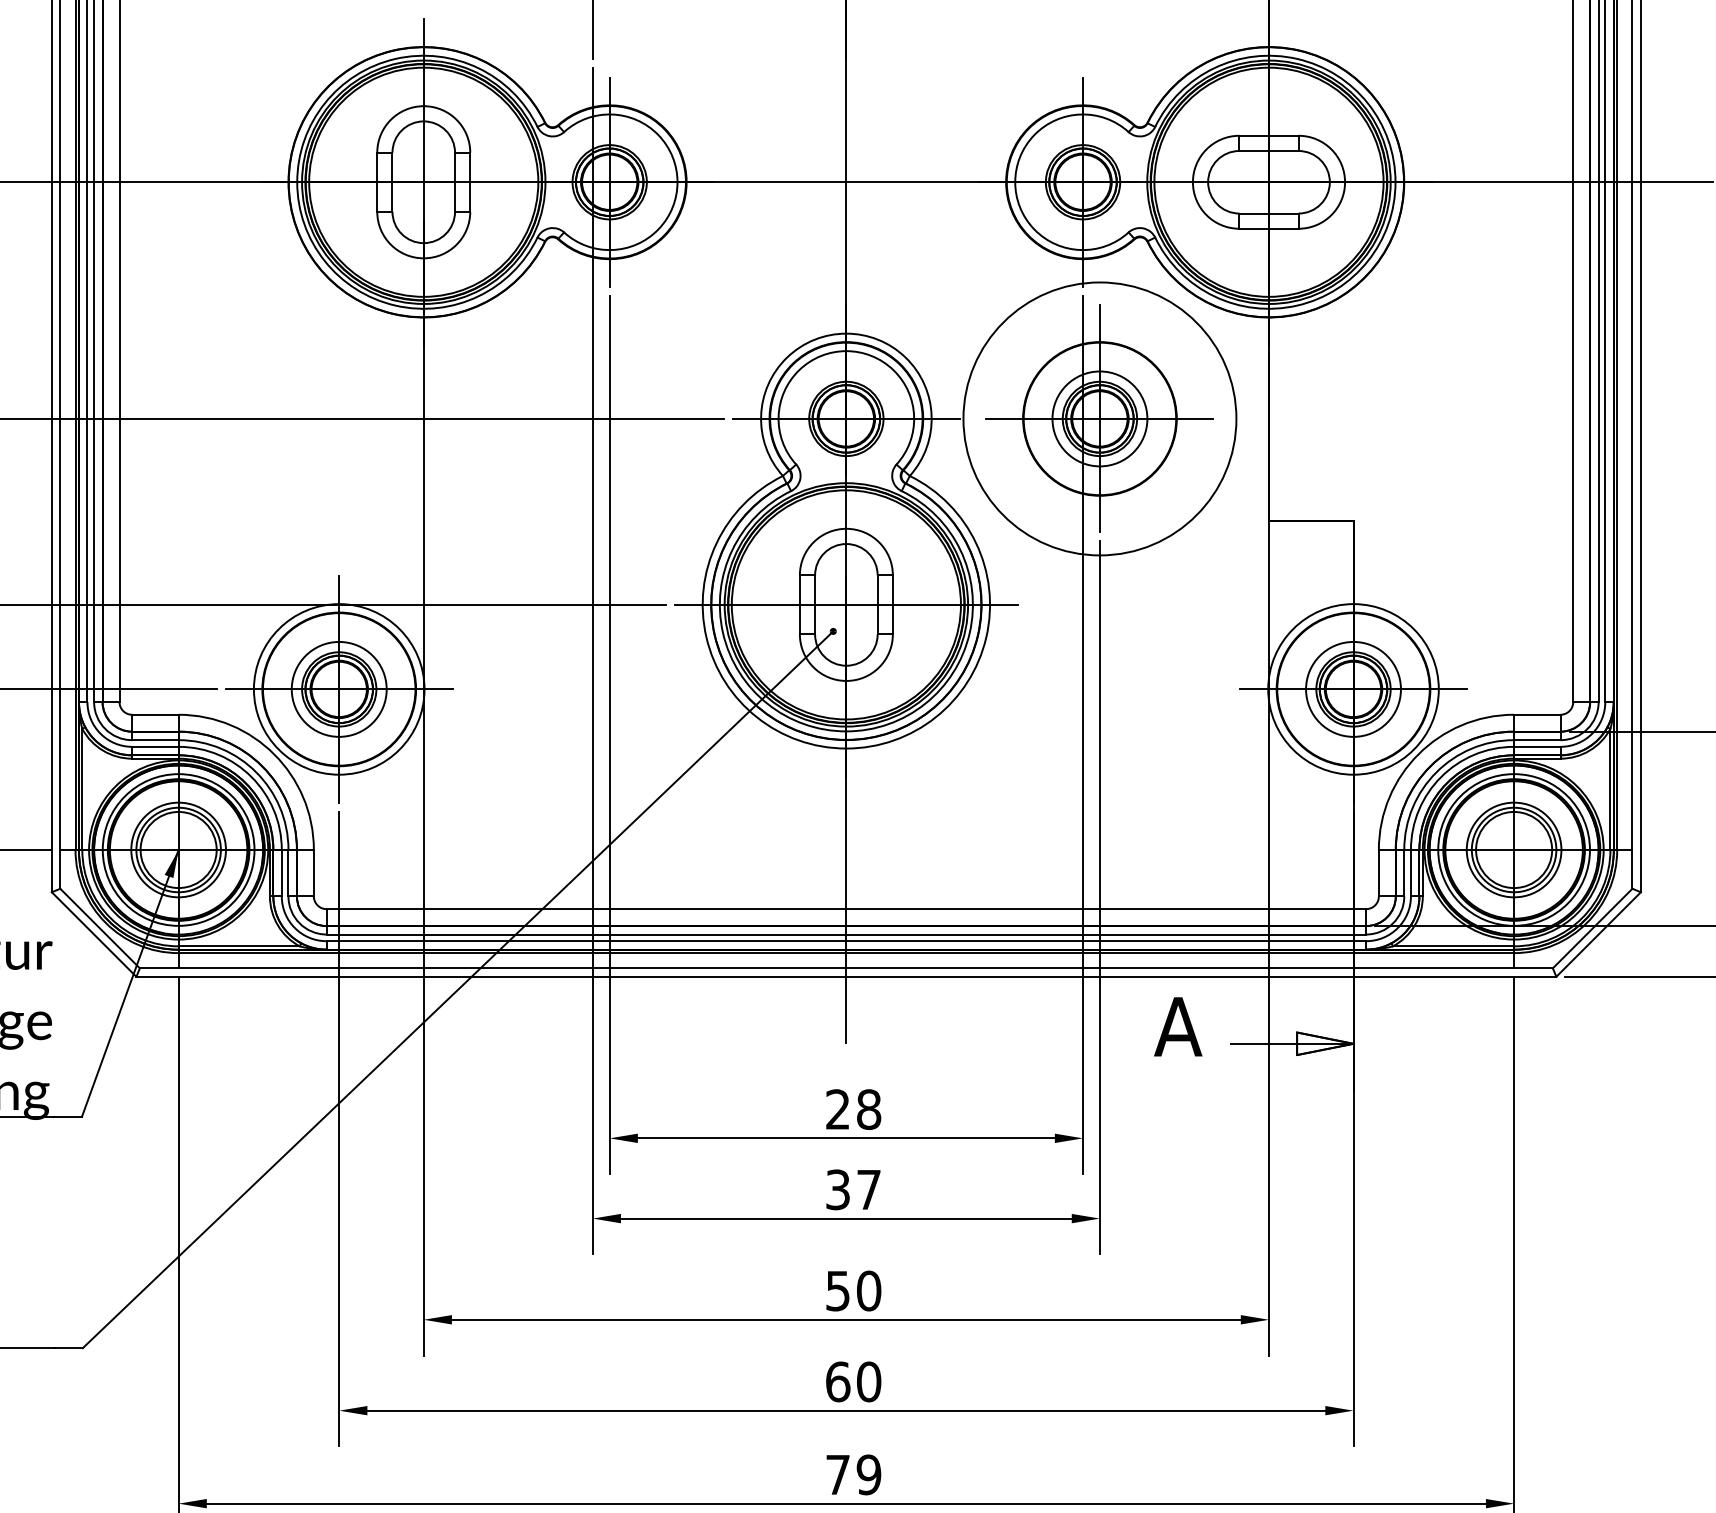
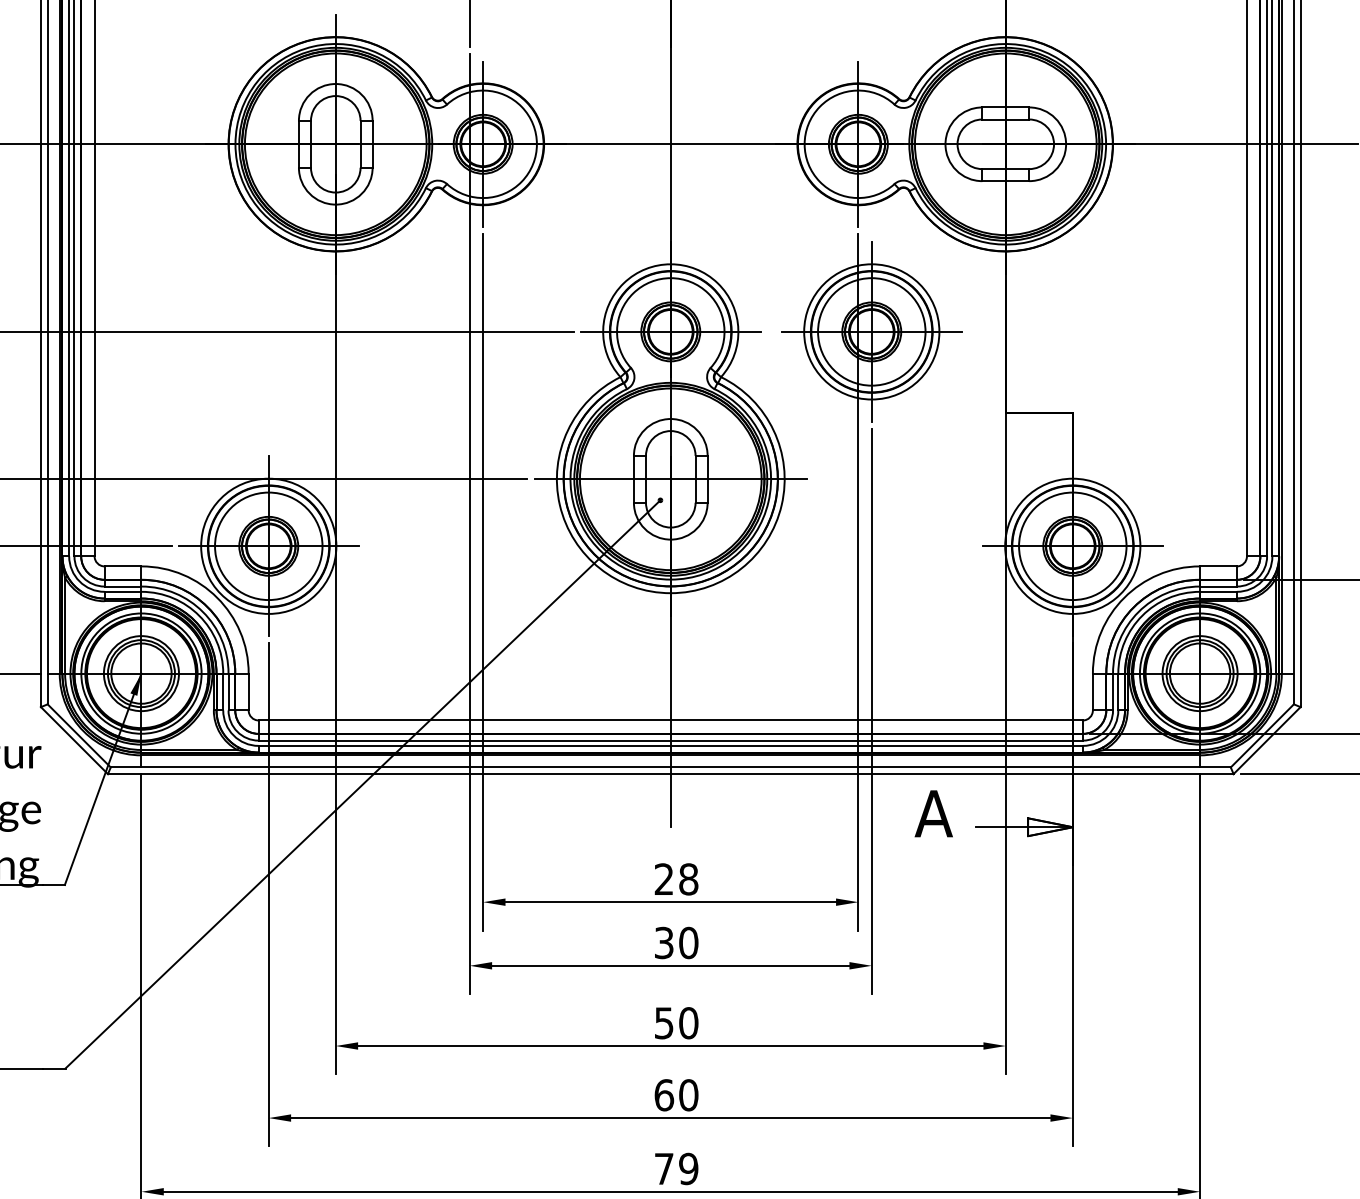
circle: (1099, 418) -> (871, 331), size x0.62
circle: (1099, 418) -> (871, 331), size x1.43
circle: (339, 689) -> (268, 546), size x1.43
circle: (1353, 689) -> (1072, 546), size x1.43
text: (869, 1189) -> (689, 942), 37 -> 30

